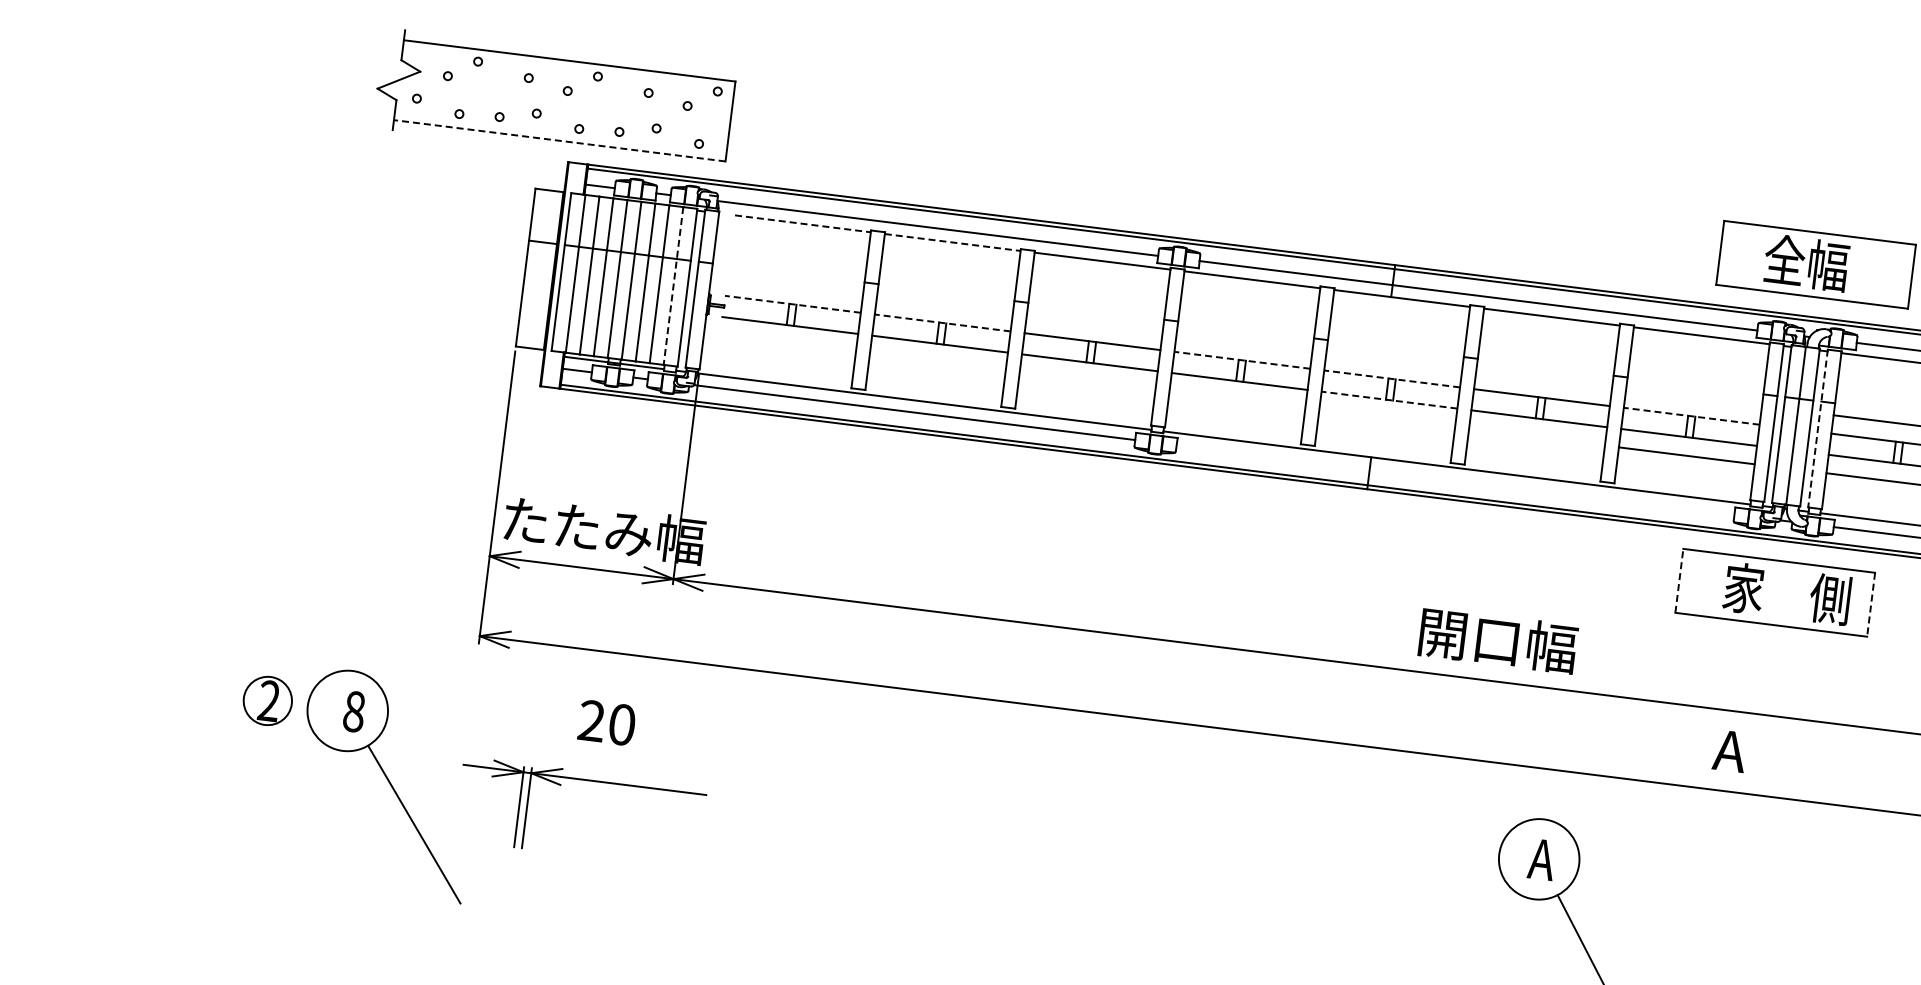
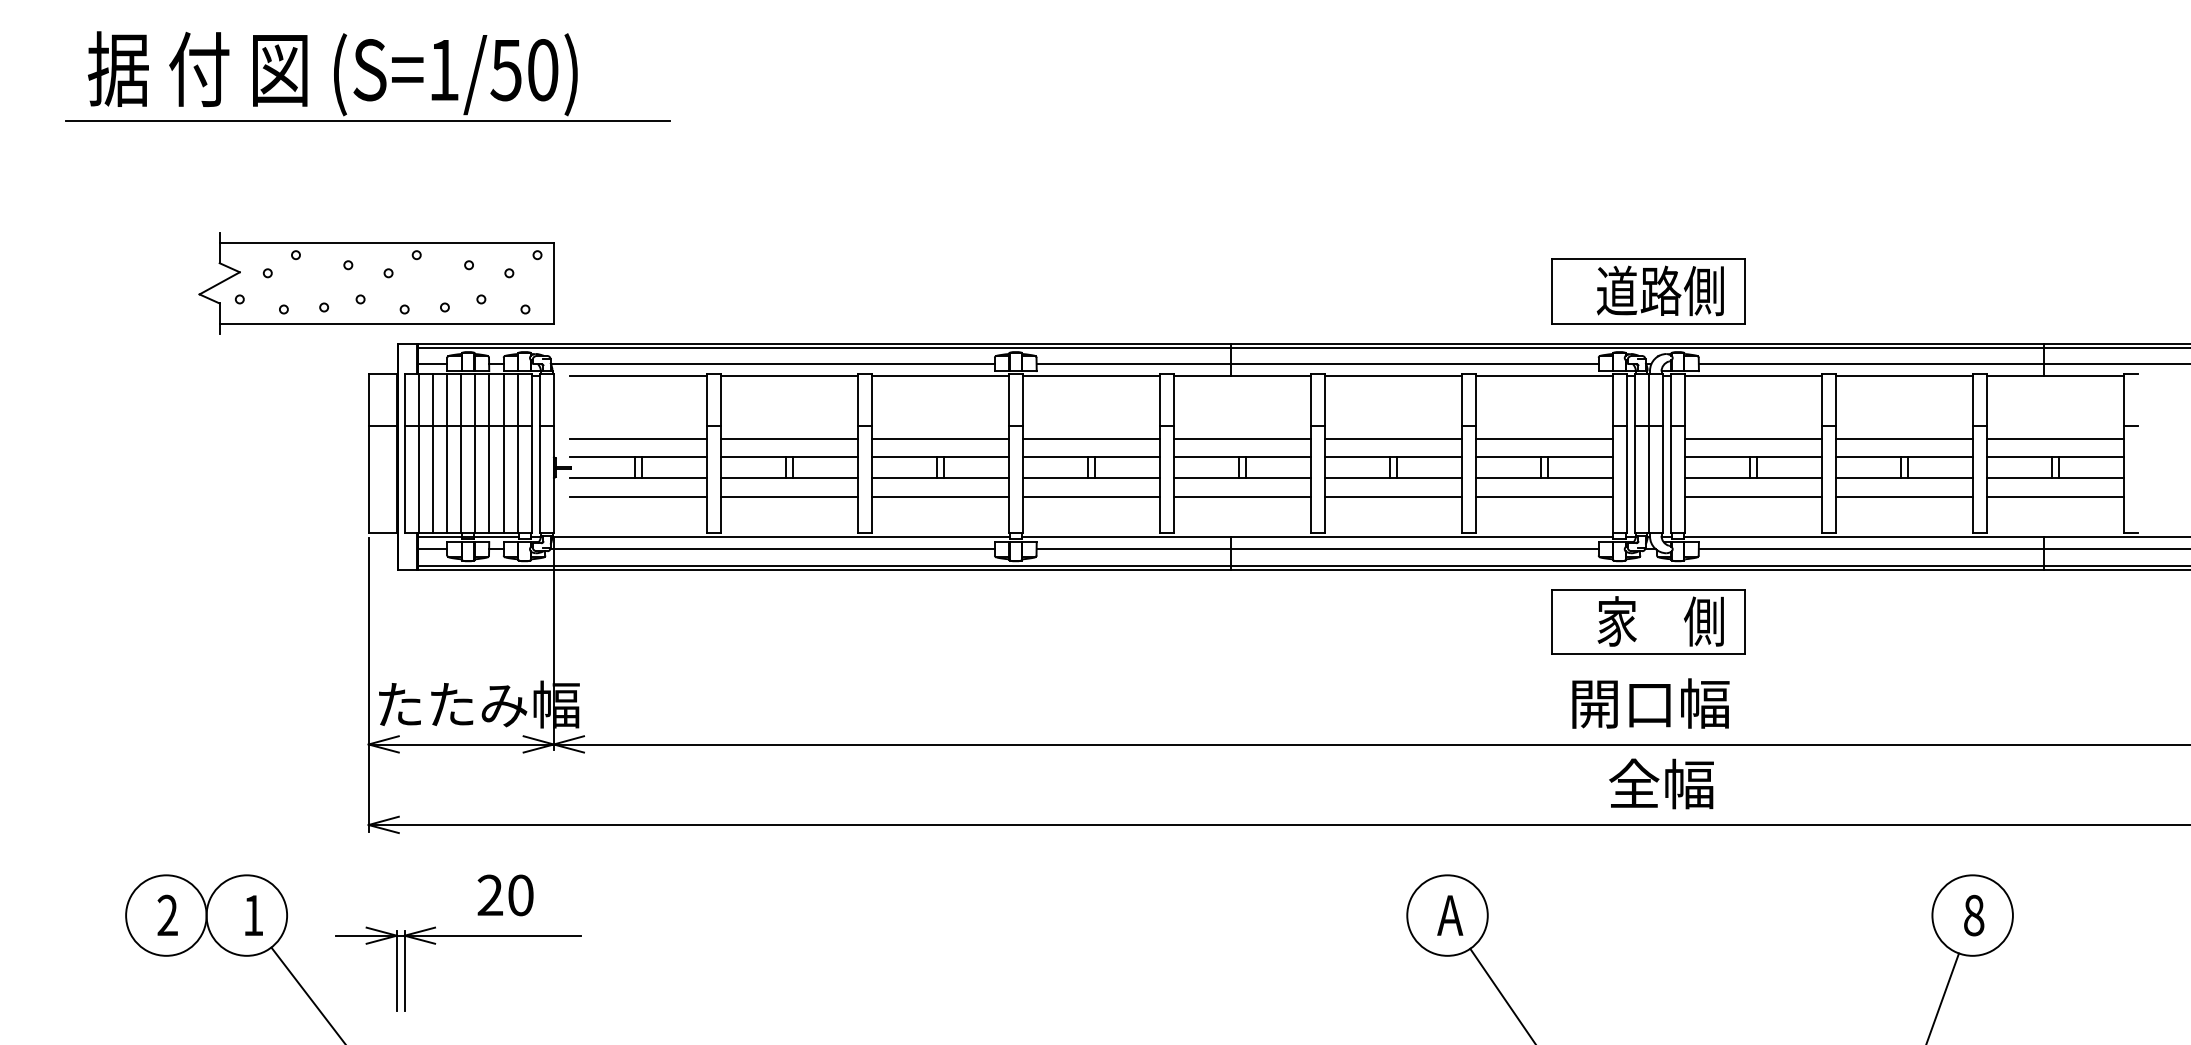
line: (559, 140) -> (386, 323), dashed -> solid
line: (803, 223) -> (638, 375), dashed -> solid
line: (952, 242) -> (789, 375), dashed -> solid
text: (1826, 265) -> (1659, 290), 全幅 -> 道路側
line: (673, 285) -> (517, 453), dashed -> solid
line: (794, 285) -> (637, 438), added
line: (792, 304) -> (637, 457), dashed -> solid
line: (944, 304) -> (788, 438), added
line: (941, 323) -> (788, 457), dashed -> solid
line: (1094, 323) -> (939, 438), added
line: (1243, 341) -> (1090, 438), added
line: (787, 343) -> (637, 496), added
line: (1241, 360) -> (1090, 457), dashed -> solid
line: (1393, 360) -> (1241, 438), added
line: (937, 362) -> (788, 496), added
line: (1391, 379) -> (1241, 457), dashed -> solid
line: (1543, 379) -> (1392, 438), added
line: (1086, 380) -> (939, 496), added
line: (1693, 397) -> (1543, 438), added
line: (1236, 399) -> (1090, 496), added
line: (1388, 400) -> (1241, 478), dashed -> solid
line: (1691, 416) -> (1543, 457), dashed -> solid
line: (1386, 418) -> (1241, 496), added
line: (1817, 428) -> (1670, 453), dashed -> solid
line: (1536, 436) -> (1392, 496), added
line: (1455, 479) -> (1317, 549), added
line: (1679, 580) -> (1552, 621), dashed -> solid
line: (1871, 605) -> (1745, 622), dashed -> solid
text: (1497, 640) -> (1650, 703), moved
circle: (268, 700) -> (166, 915), size x1.67
text: (354, 711) -> (253, 915), 8 -> 1
text: (1766, 754) -> (1660, 783), A -> 全幅
part: (584, 780) -> (458, 936), moved

